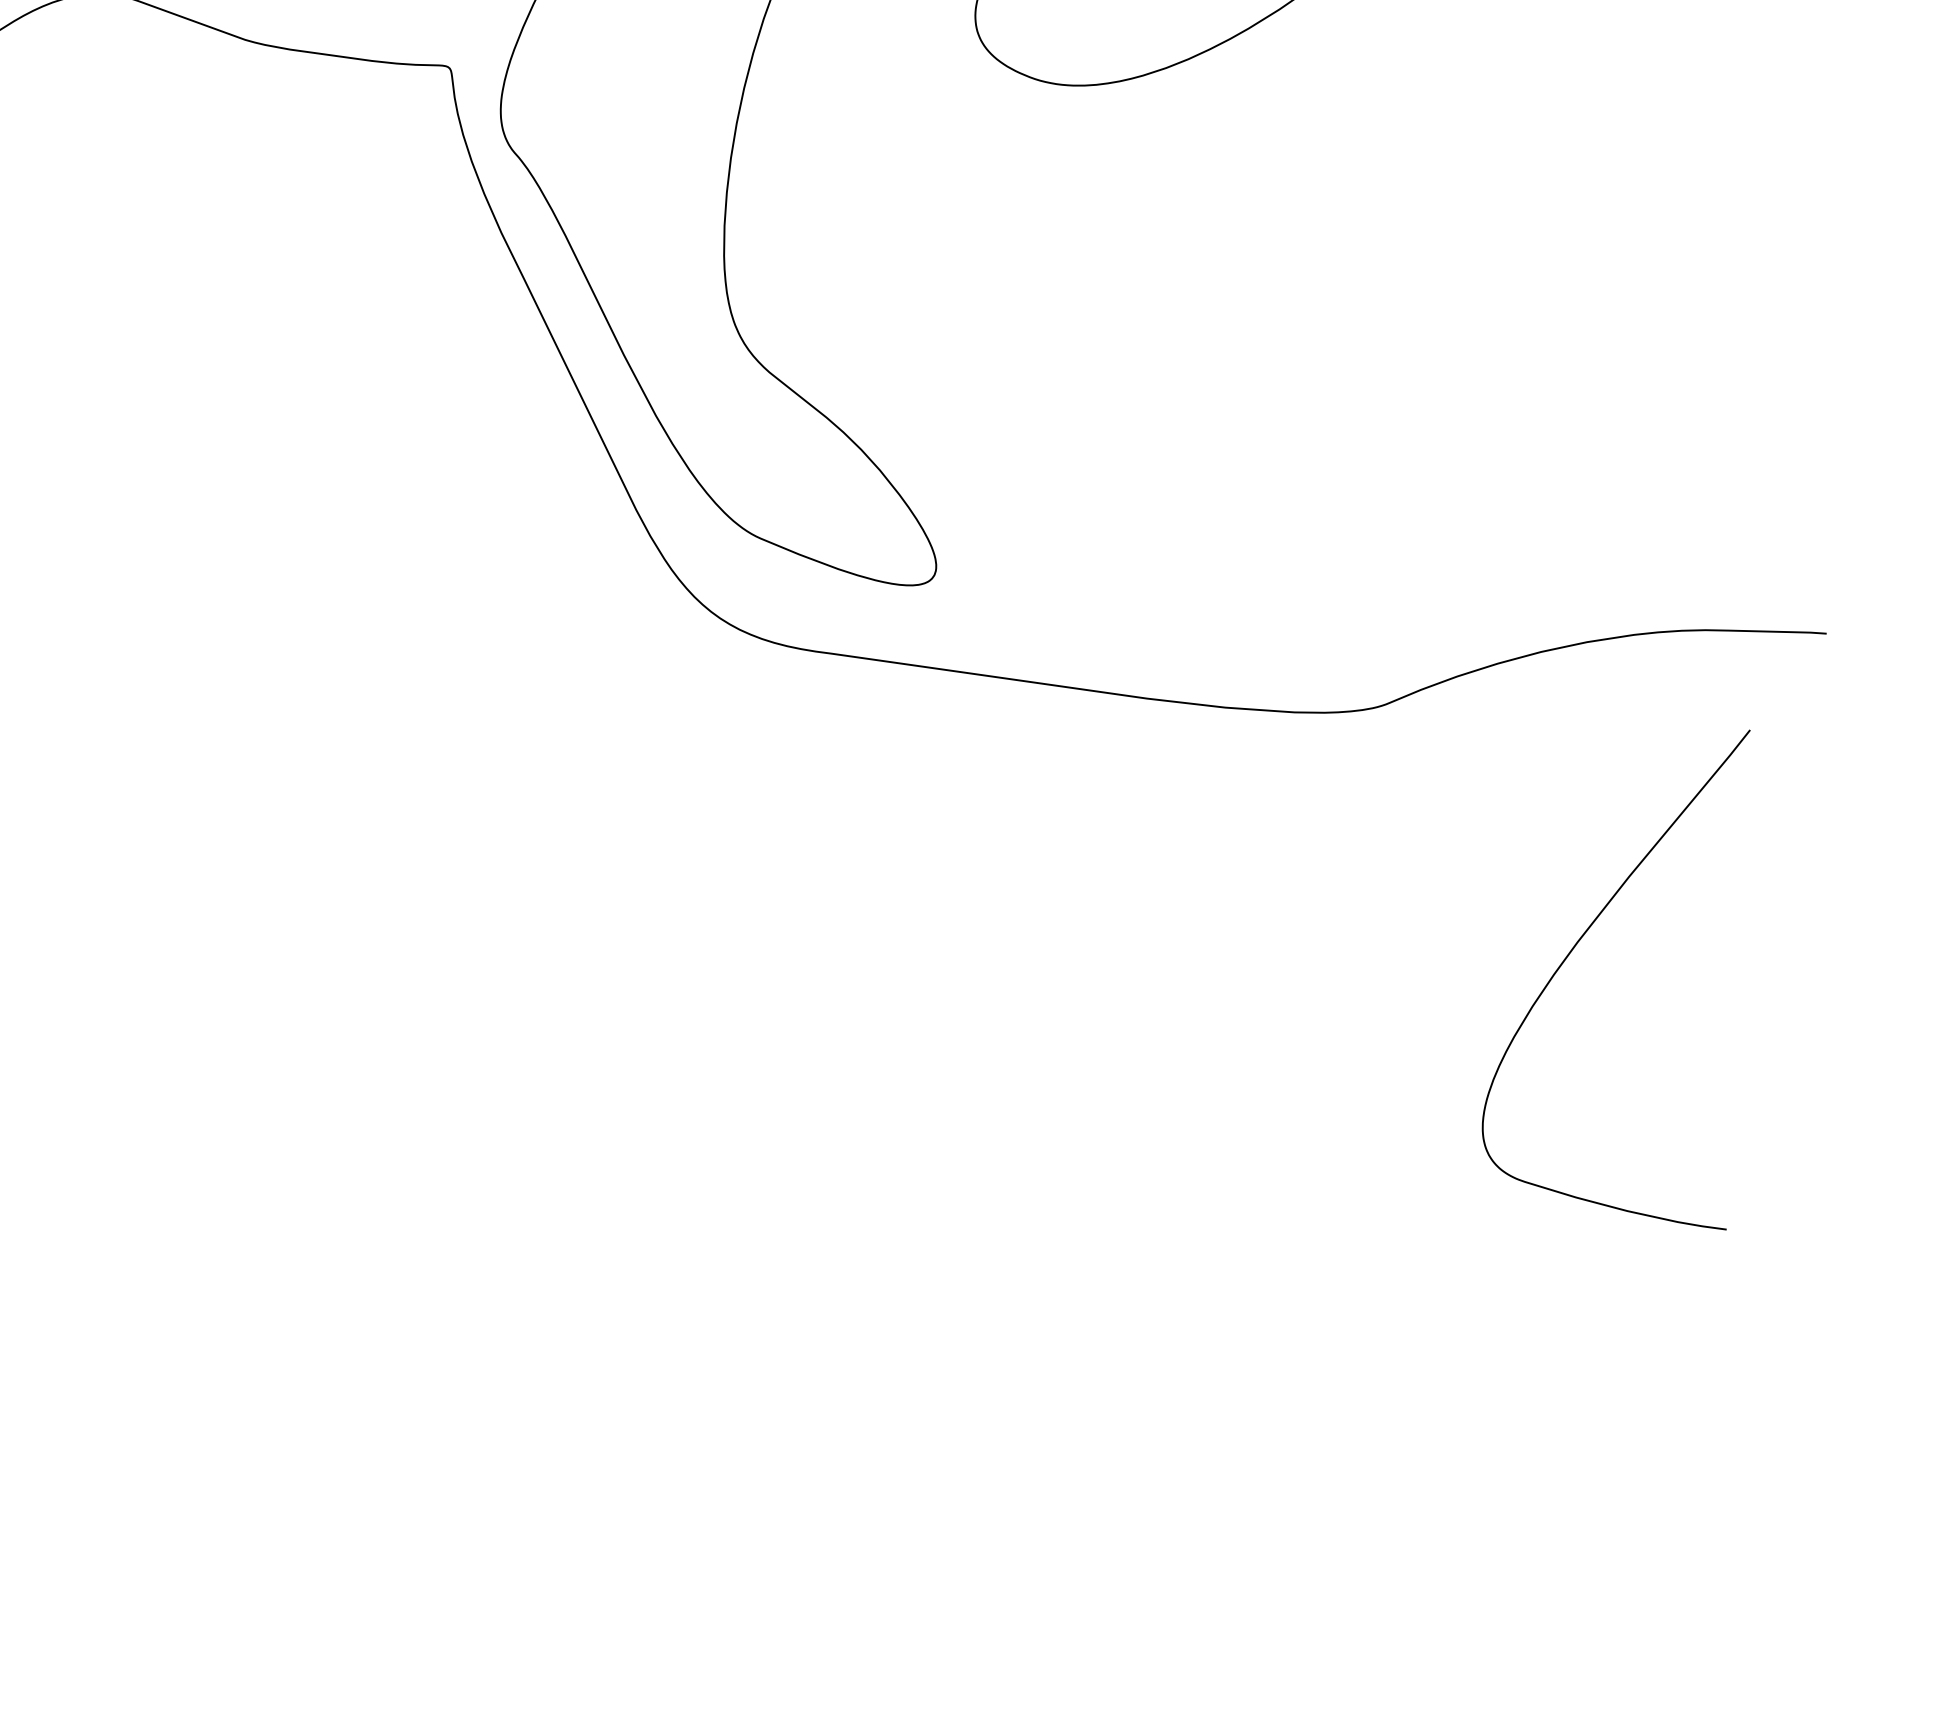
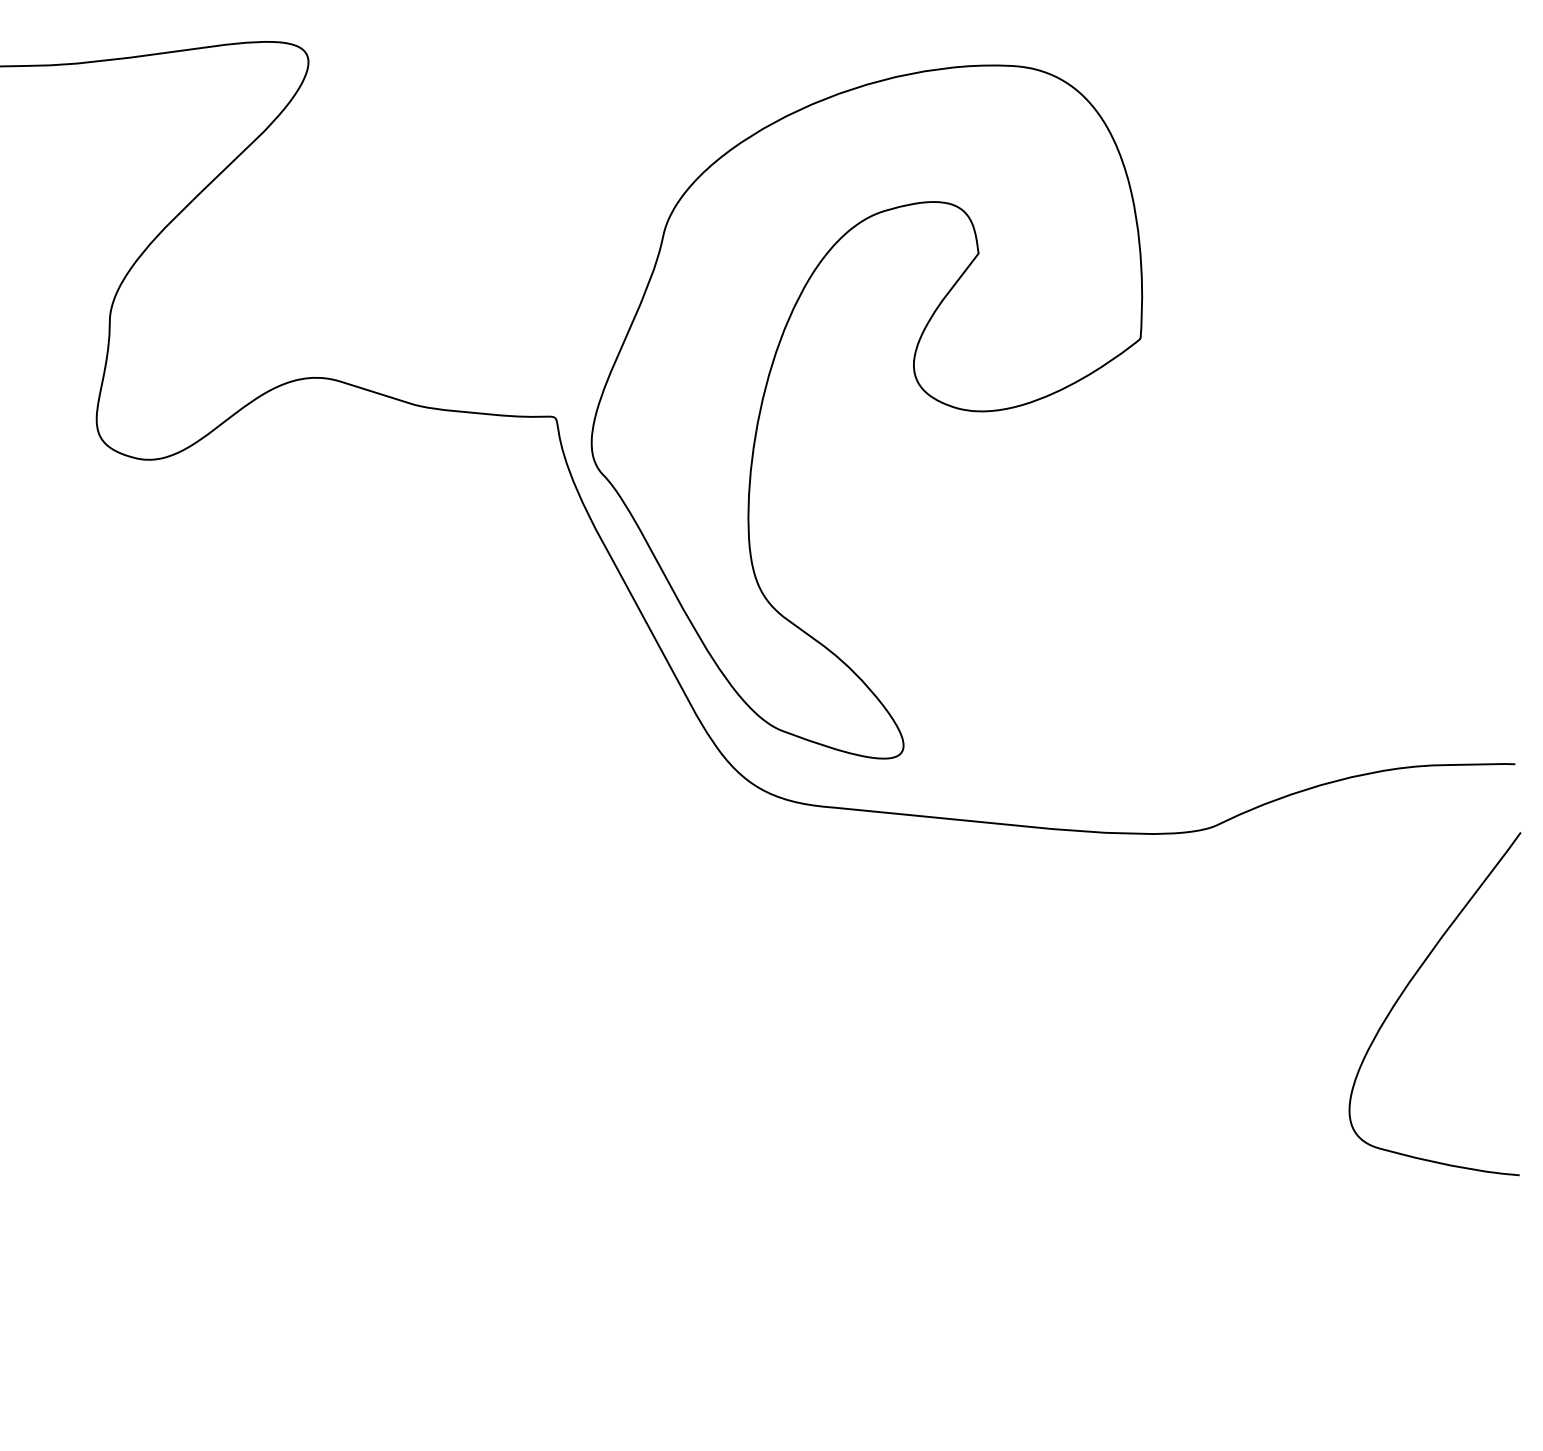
curve: (1575, 948) -> (1407, 987), moved

